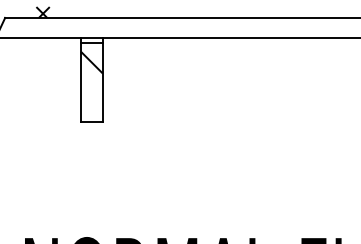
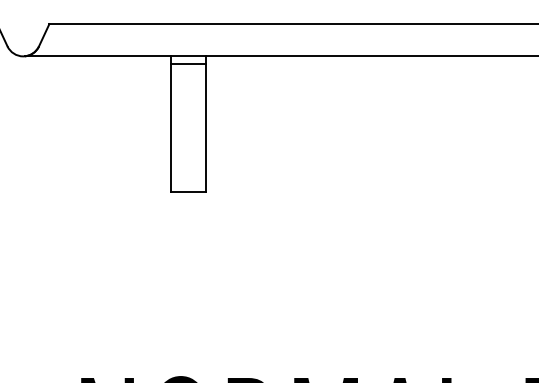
hatch: (42, 12) -> (109, 15), removed
hatch: (91, 62) -> (188, 95), removed

